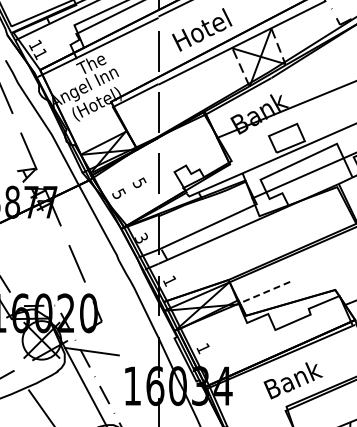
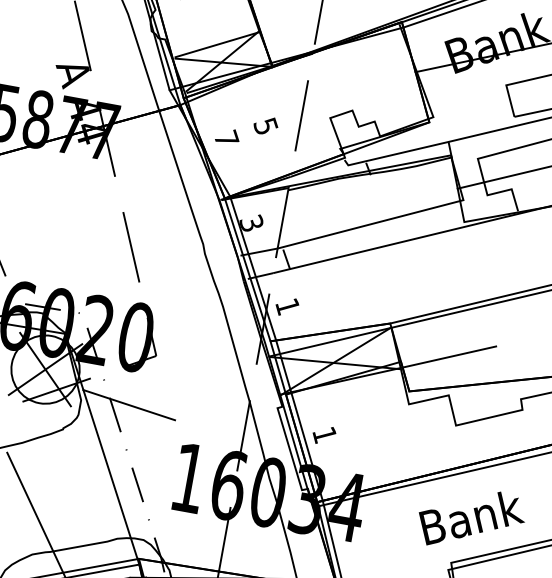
text: (119, 193) -> (227, 138), 5 -> 7
line: (264, 292) -> (448, 356), dashed -> solid

